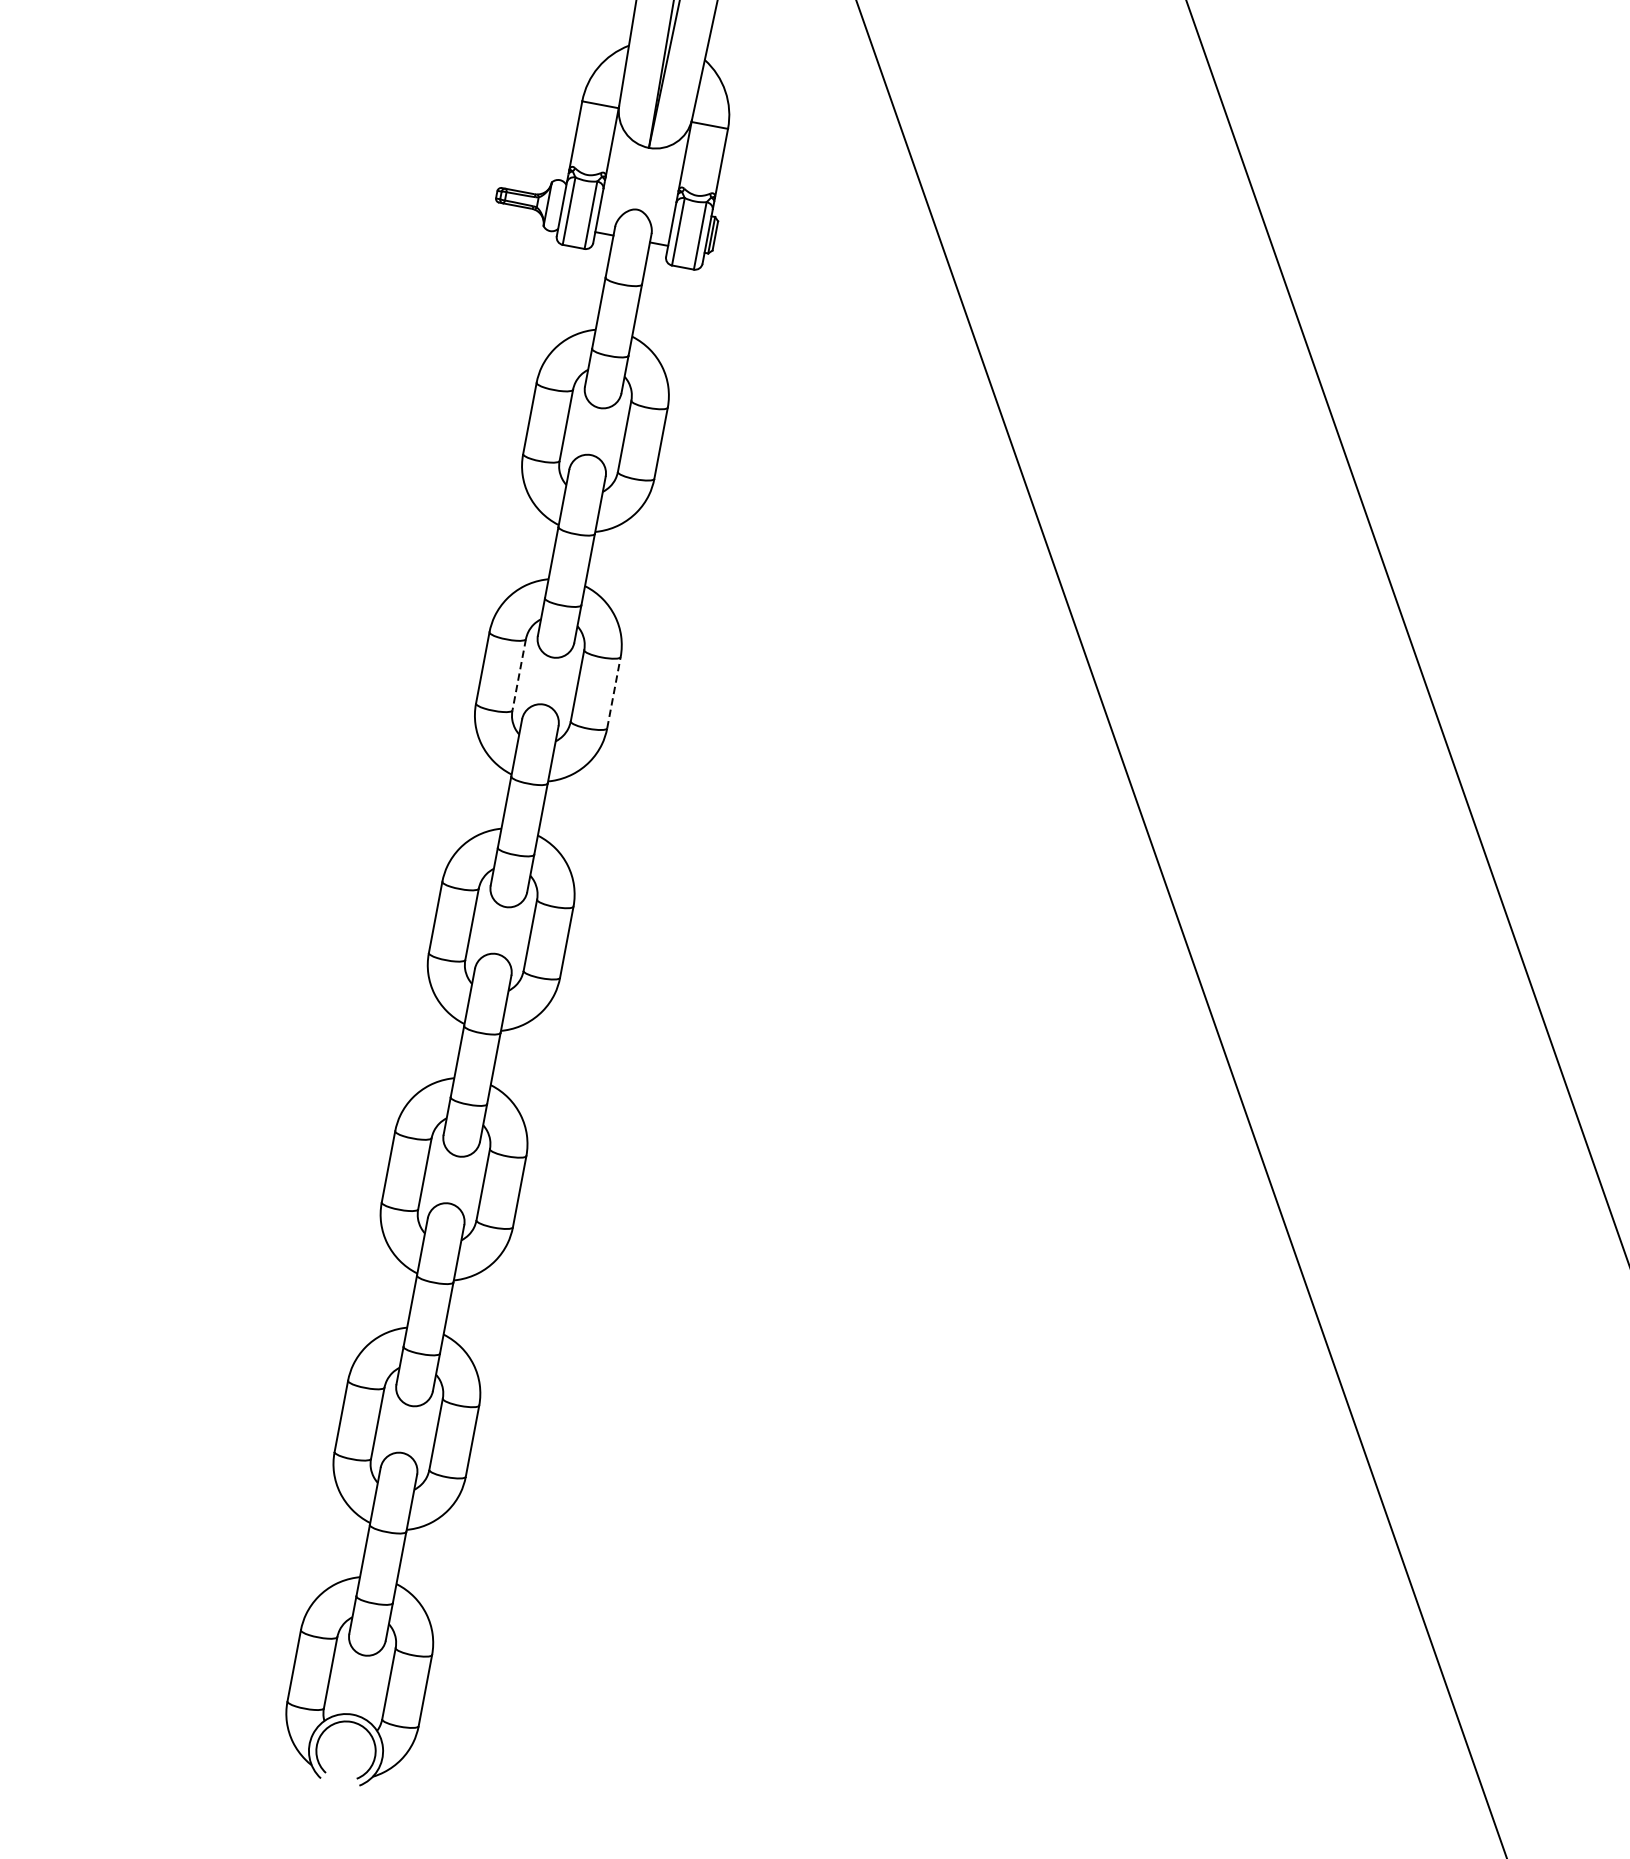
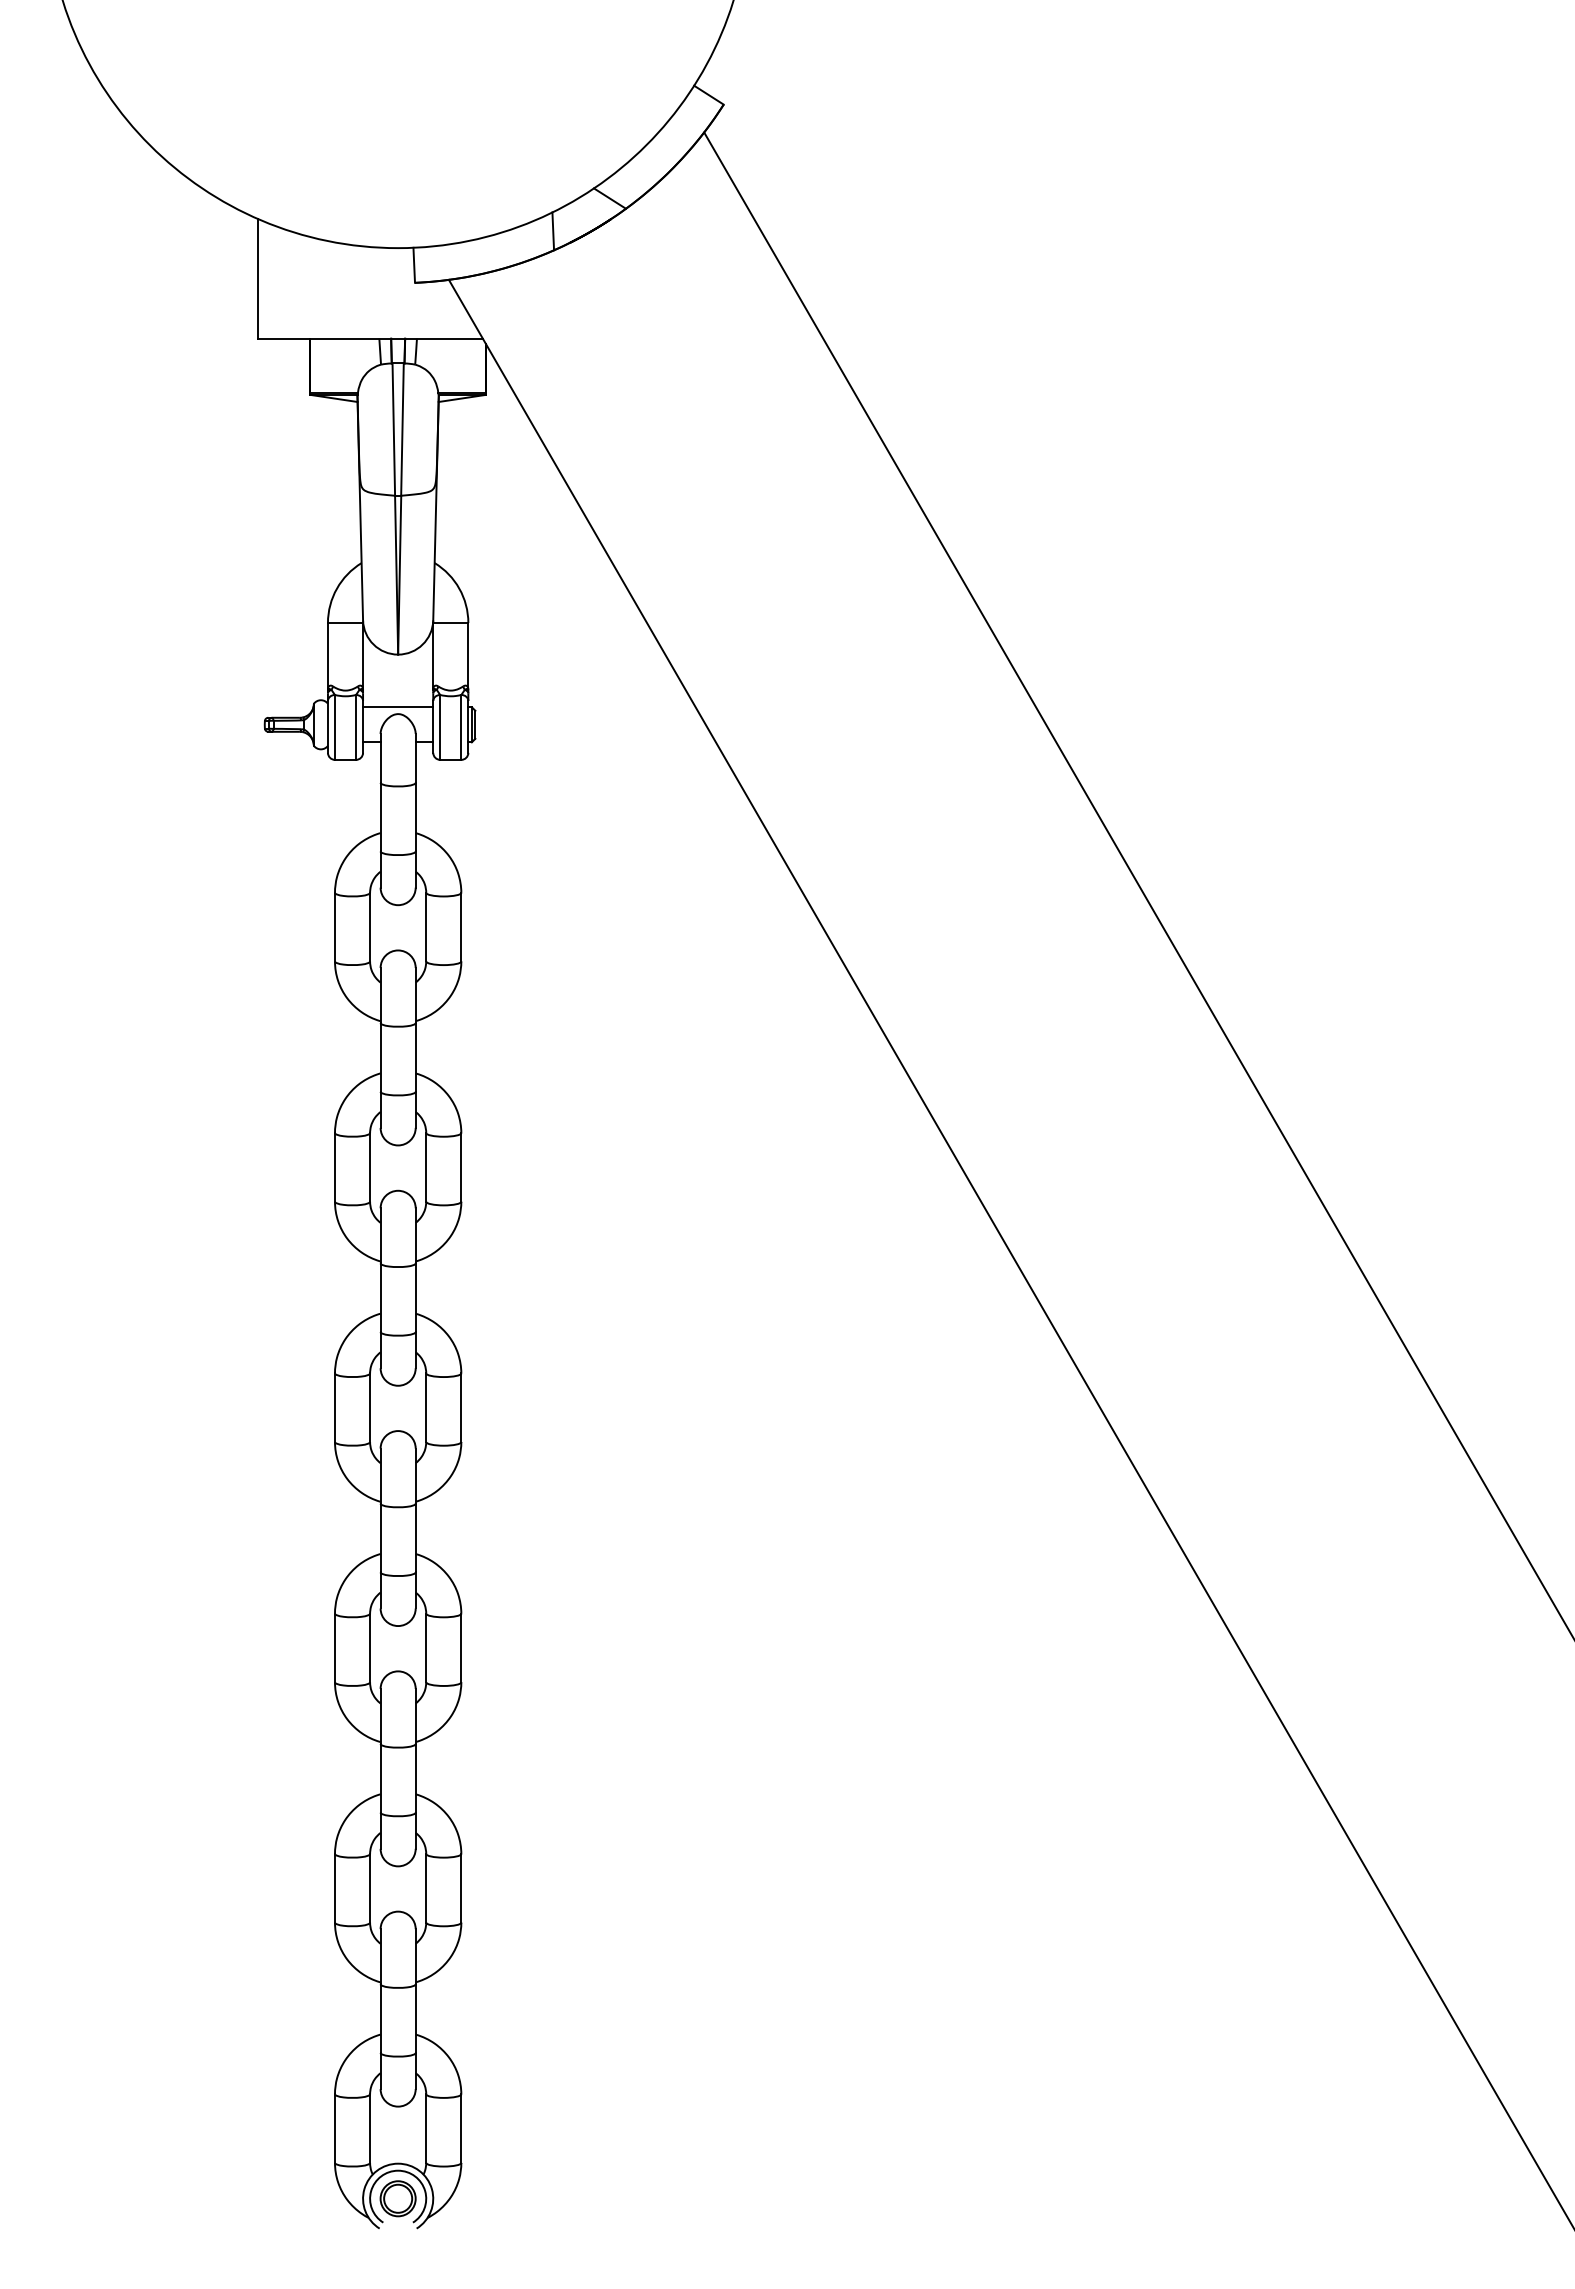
line: (638, 202) -> (398, 707), added
line: (519, 674) -> (370, 1167), dashed -> solid
line: (614, 691) -> (461, 1166), dashed -> solid
part: (345, 1750) -> (397, 2198), added

